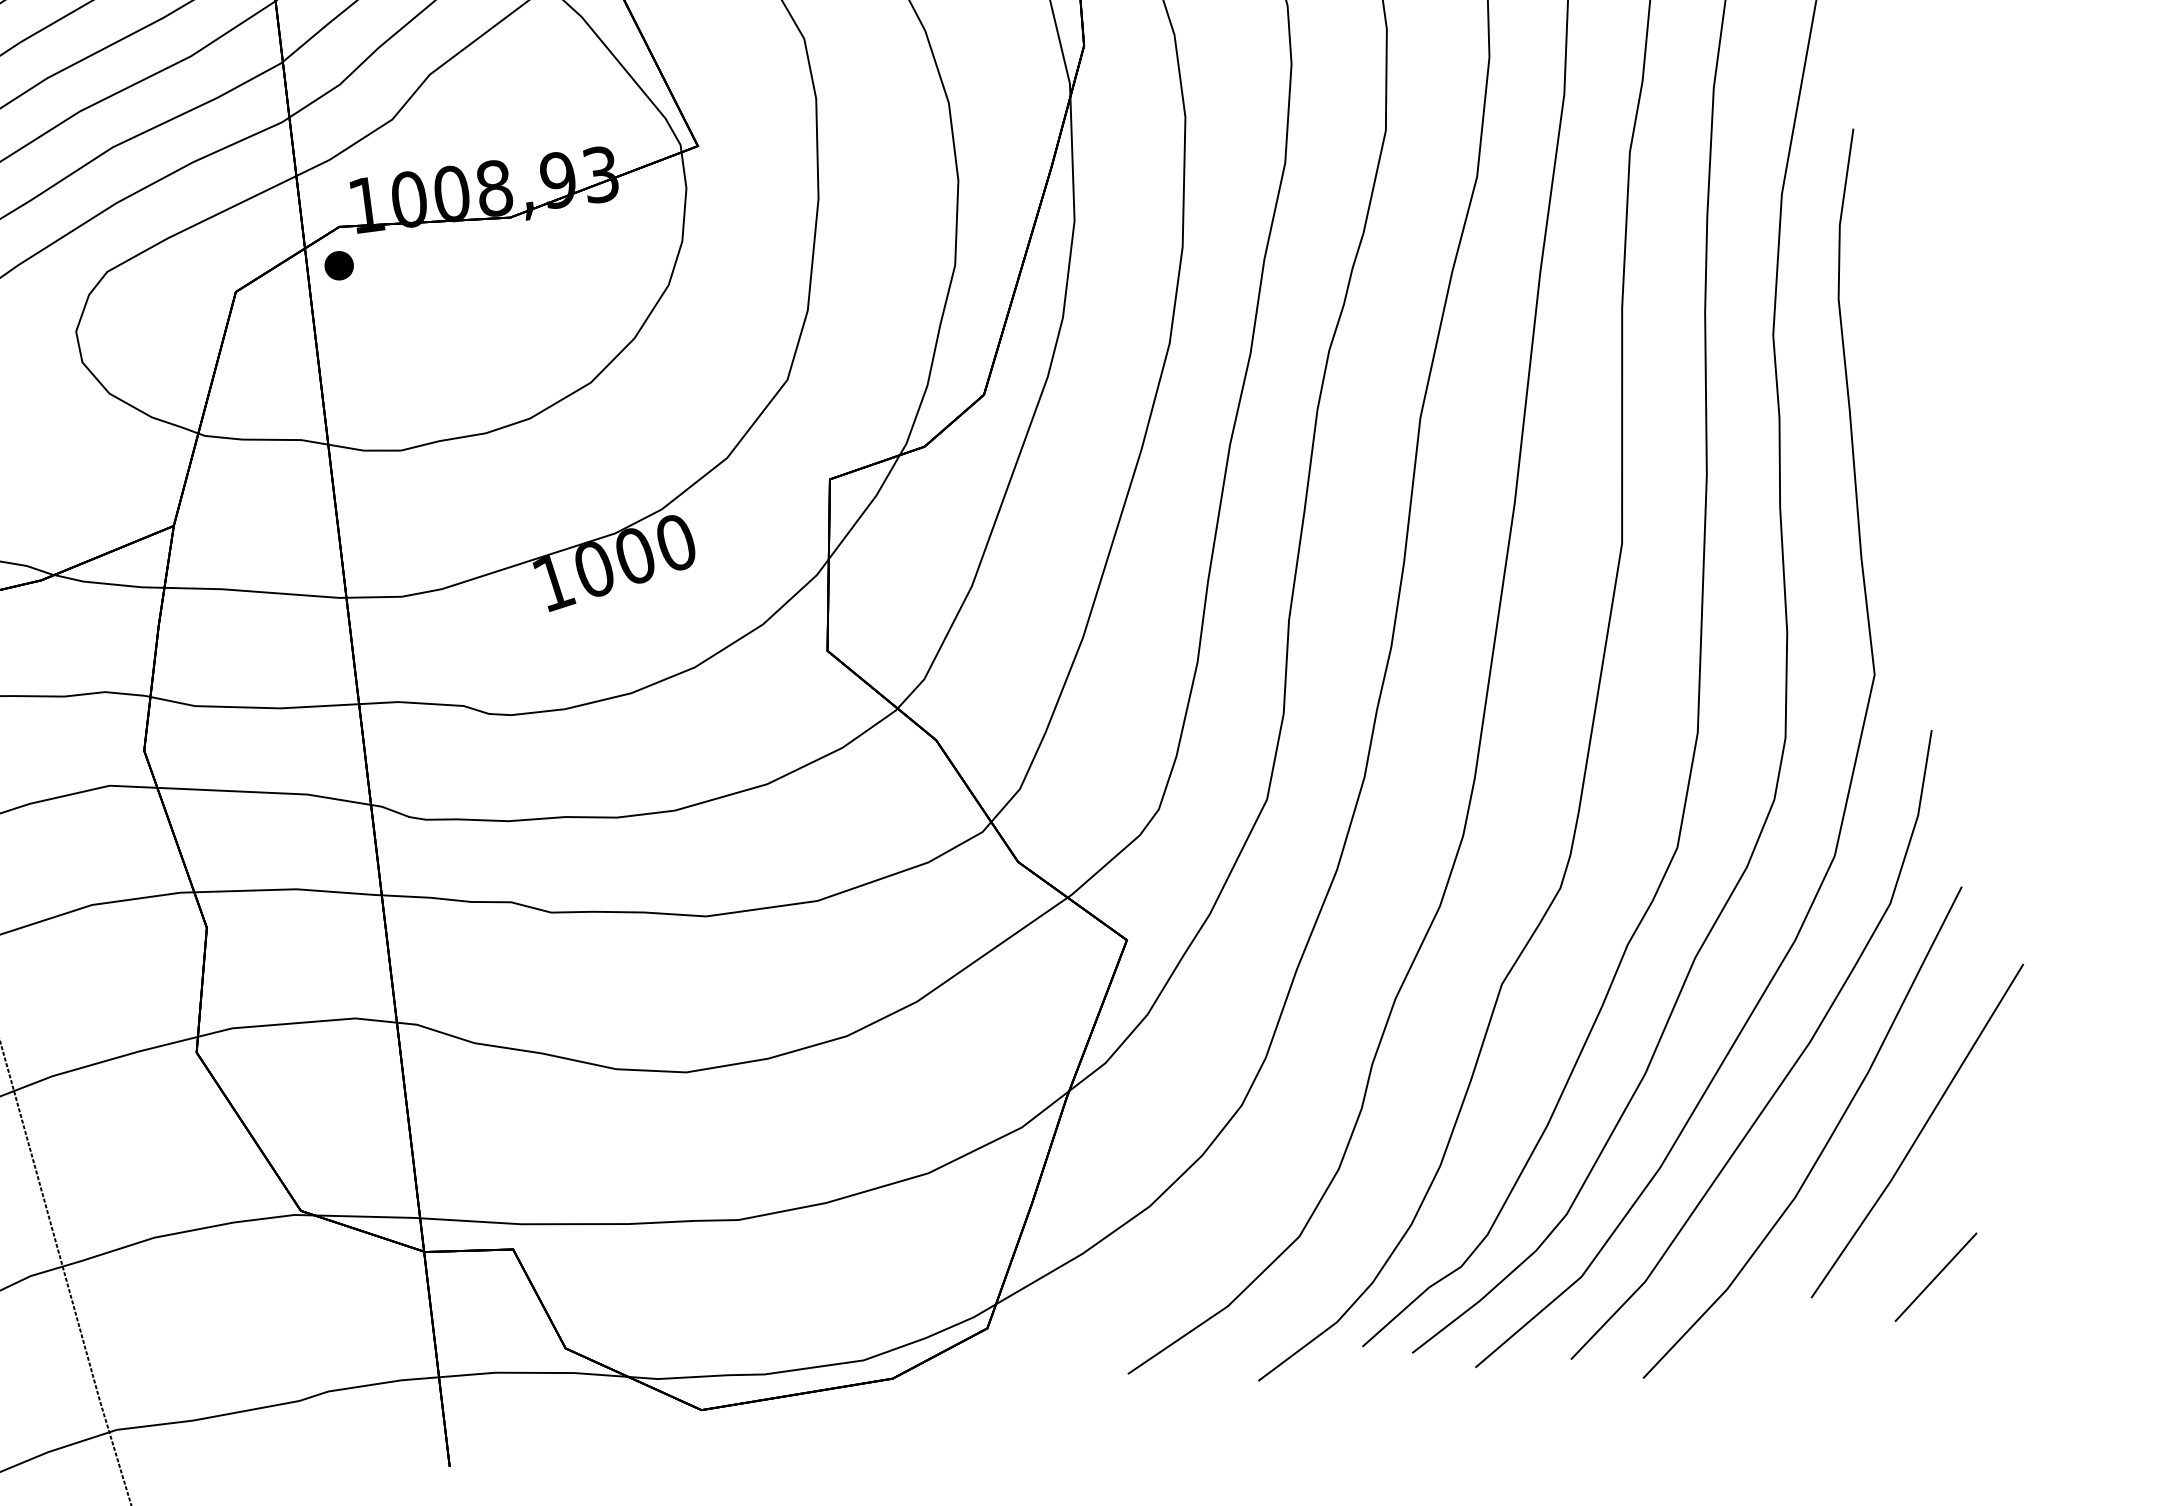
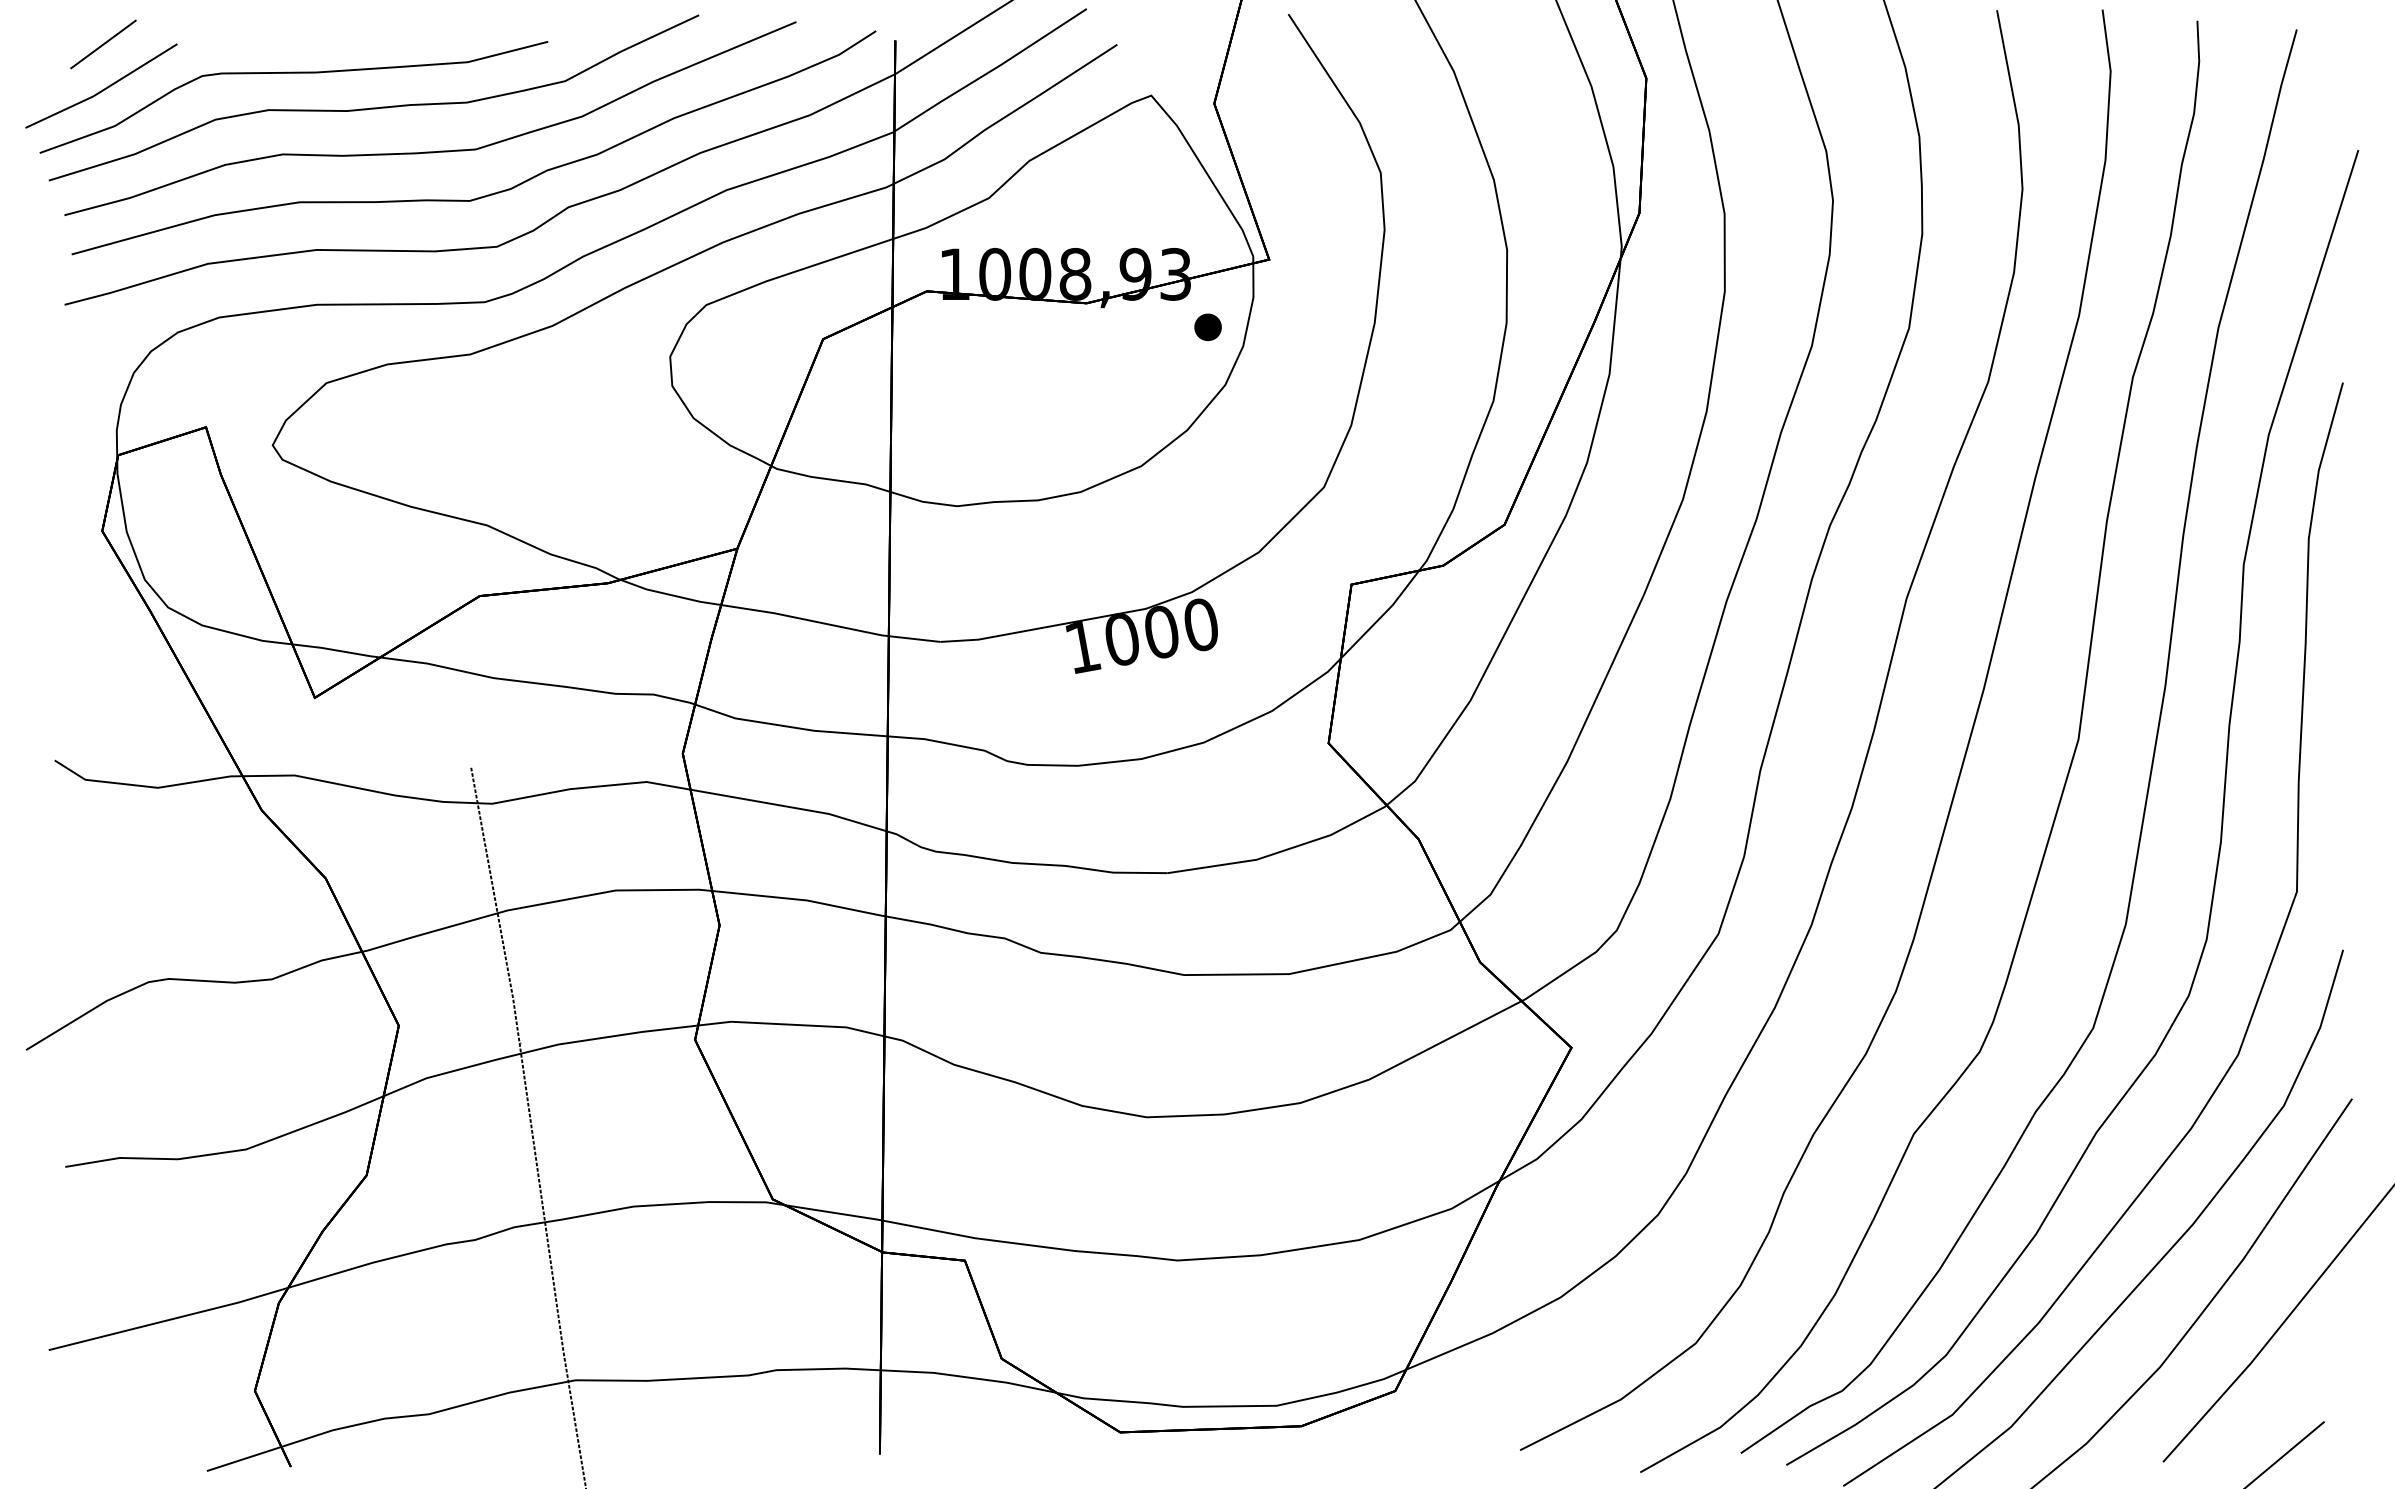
part: (338, 266) -> (1207, 327), moved

